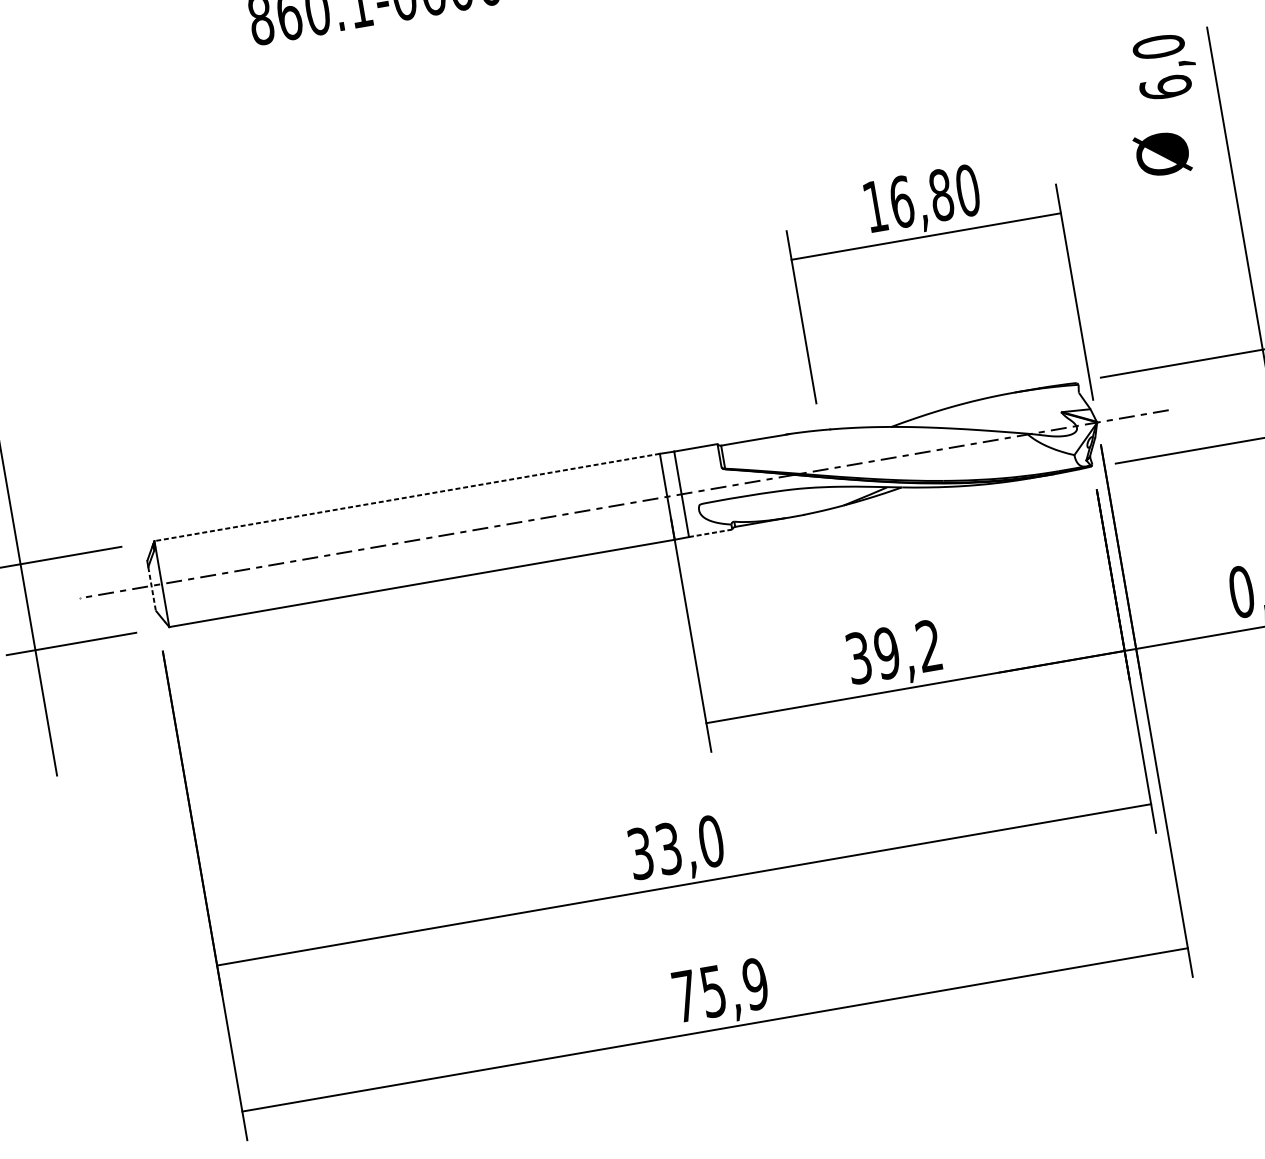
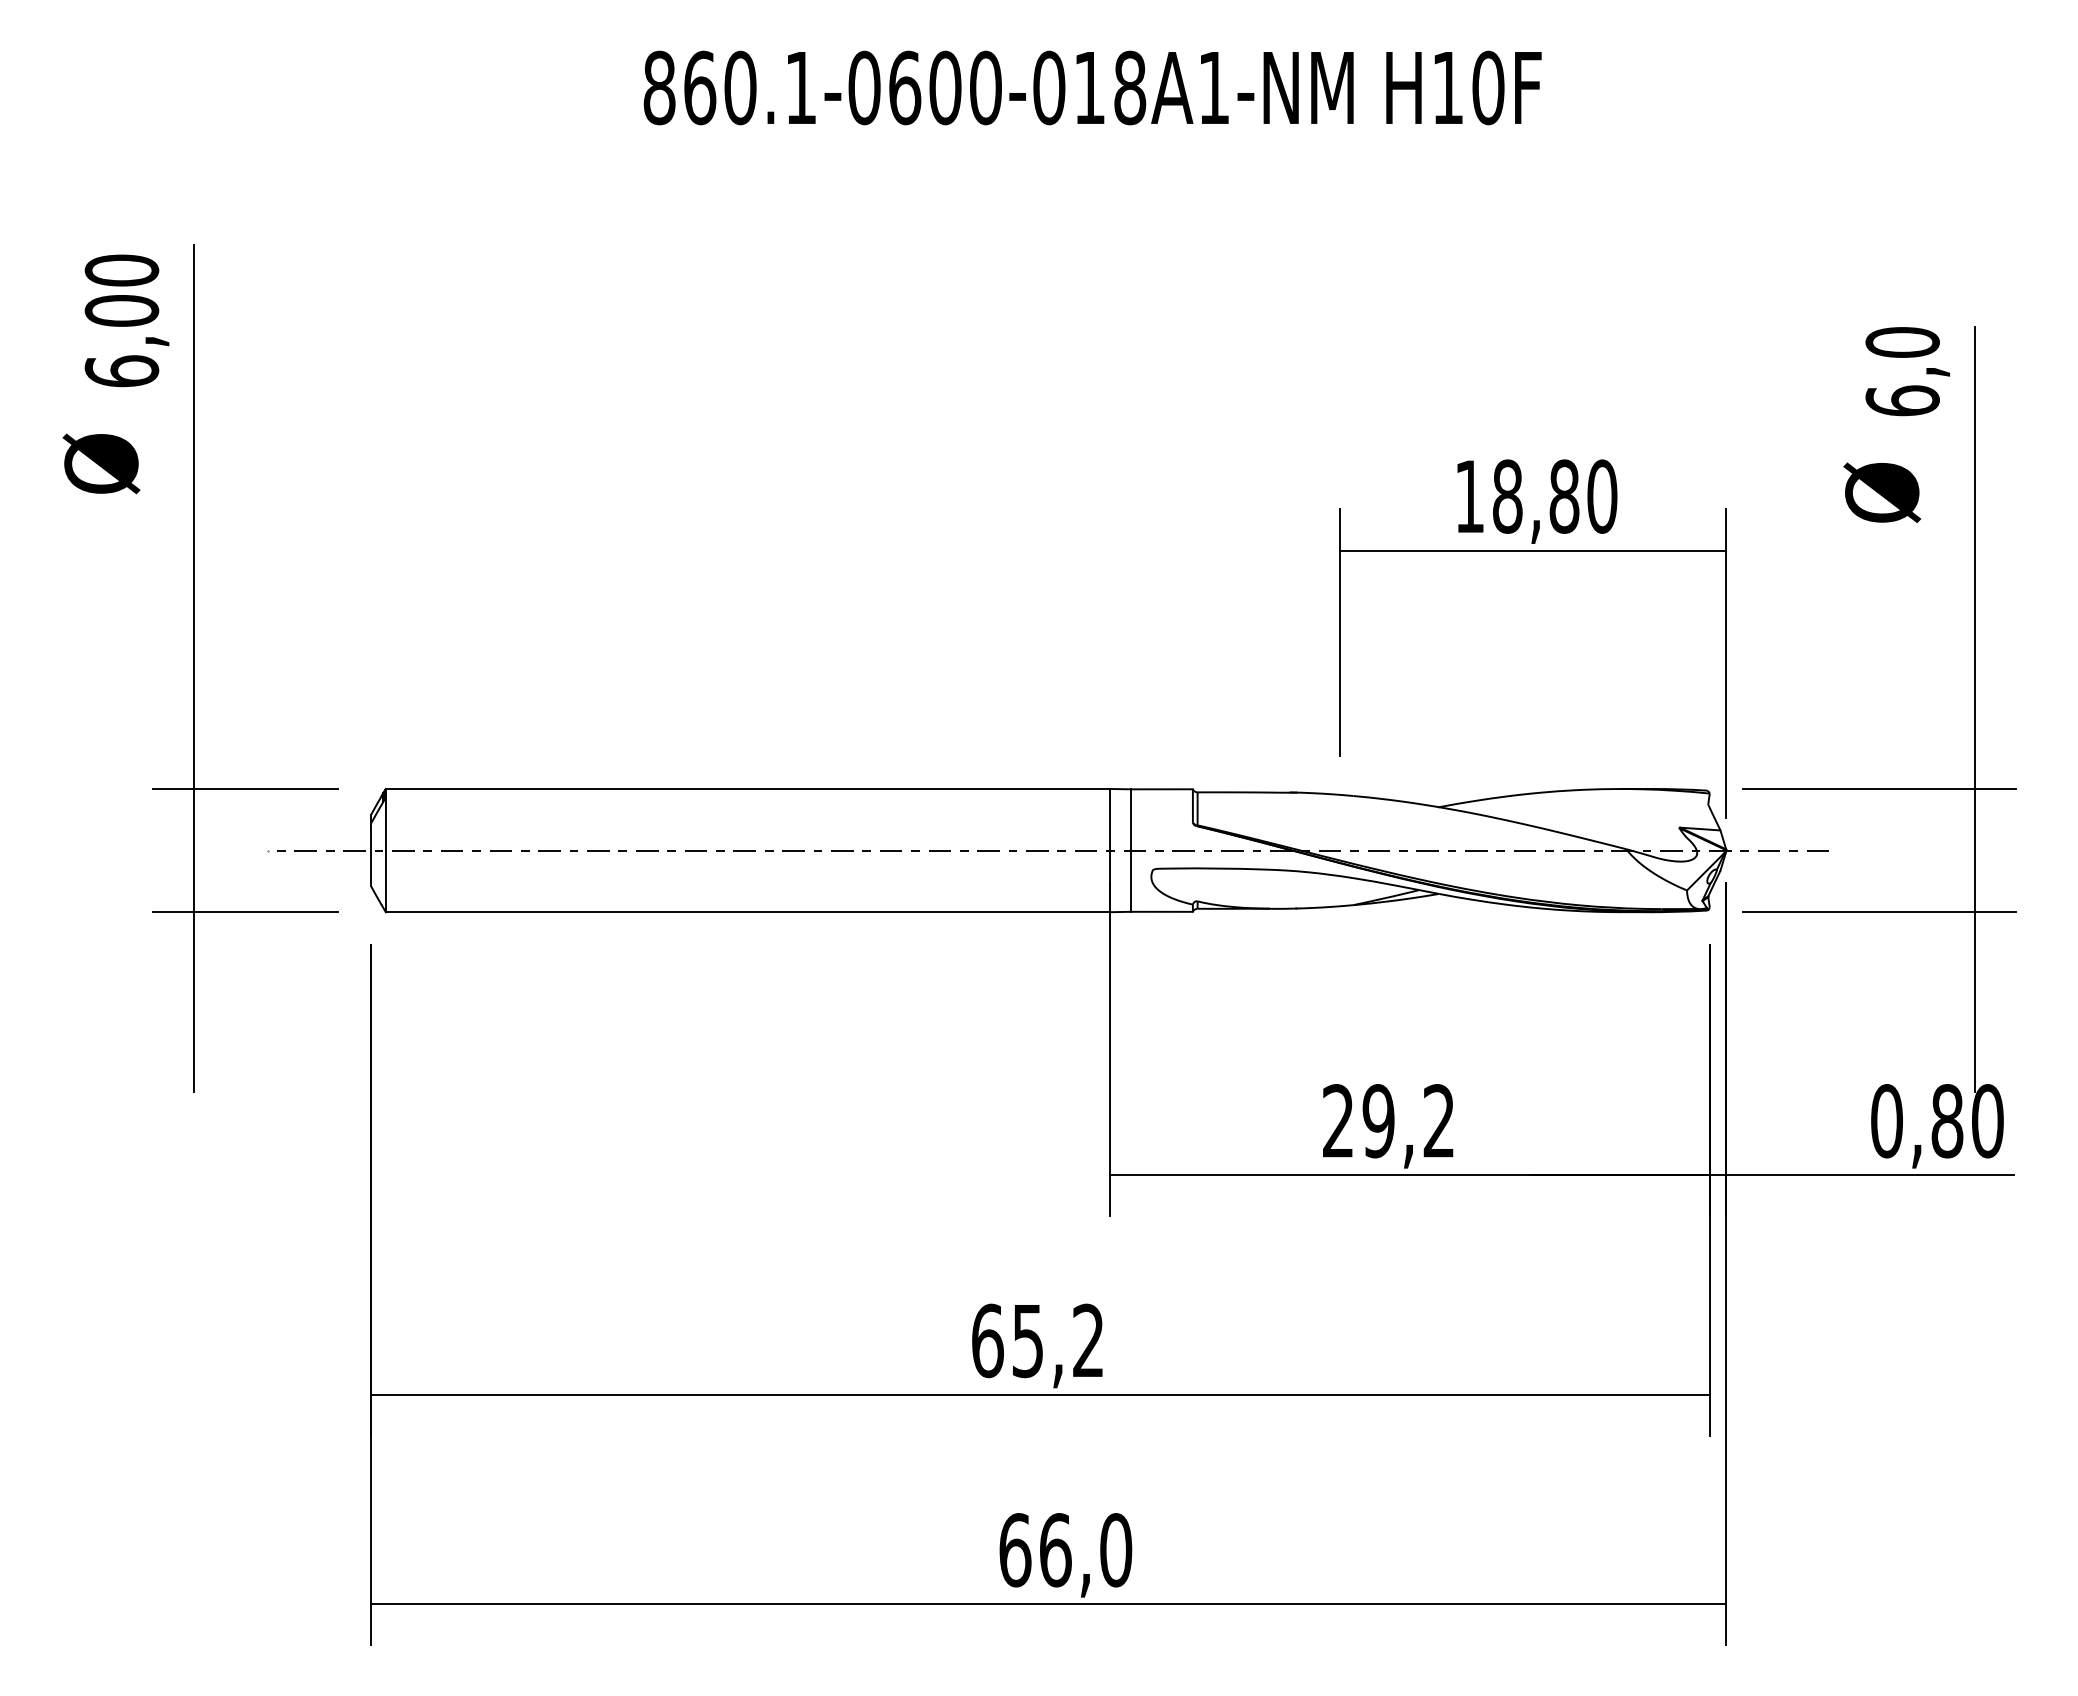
text: (901, 201) -> (1507, 496), 16,80 -> 18,80
line: (406, 497) -> (747, 788), dashed -> solid
line: (711, 533) -> (1162, 911), dashed -> solid
line: (151, 589) -> (370, 855), dashed -> solid
text: (859, 658) -> (1338, 1121), 39,2 -> 29,2
text: (676, 847) -> (1038, 1340), 33,0 -> 65,2
text: (720, 990) -> (1065, 1550), 75,9 -> 66,0

